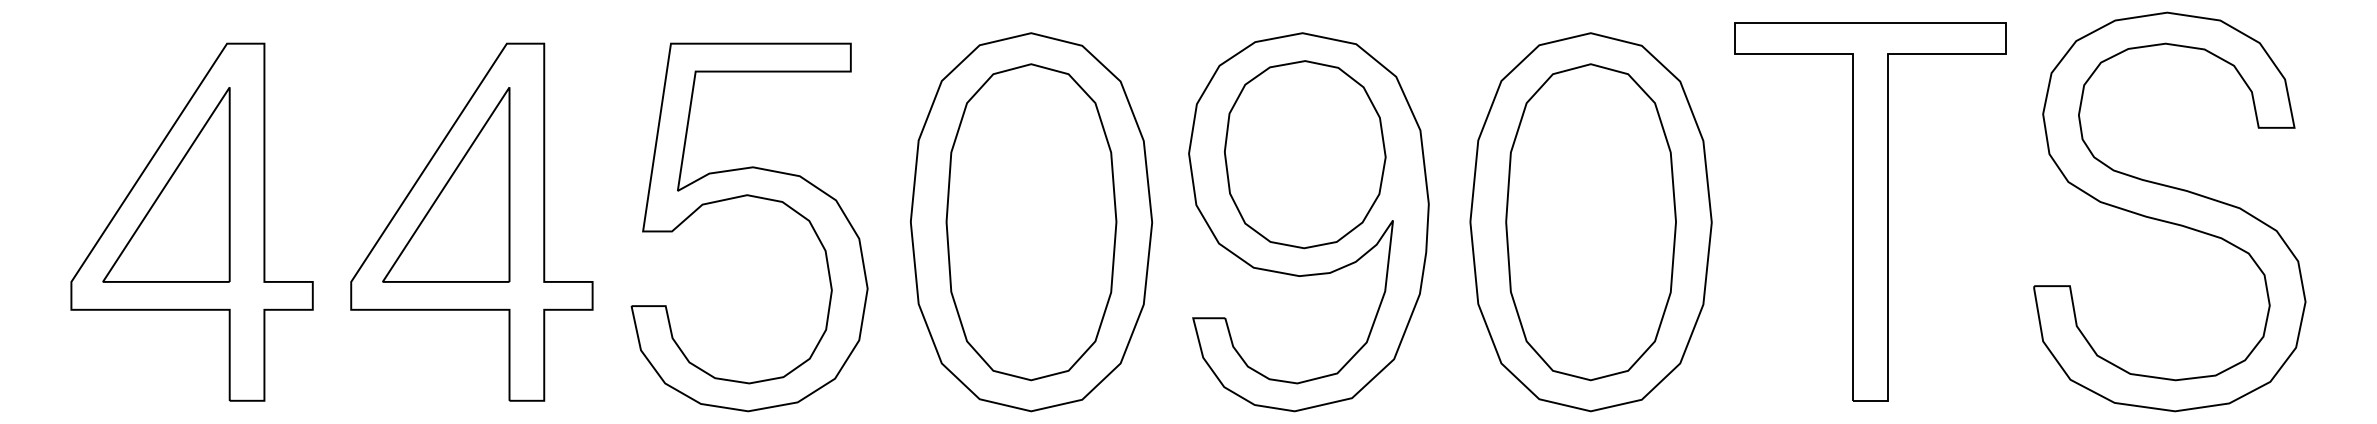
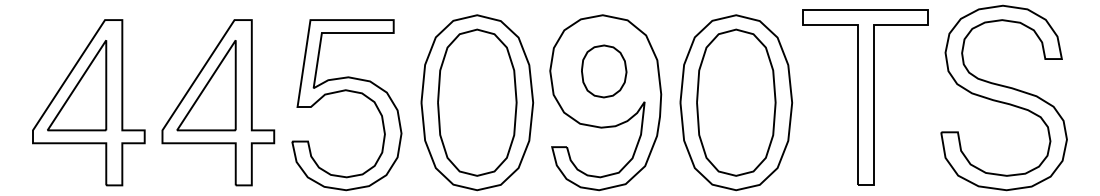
part: (1306, 154) -> (604, 71), size x0.6

